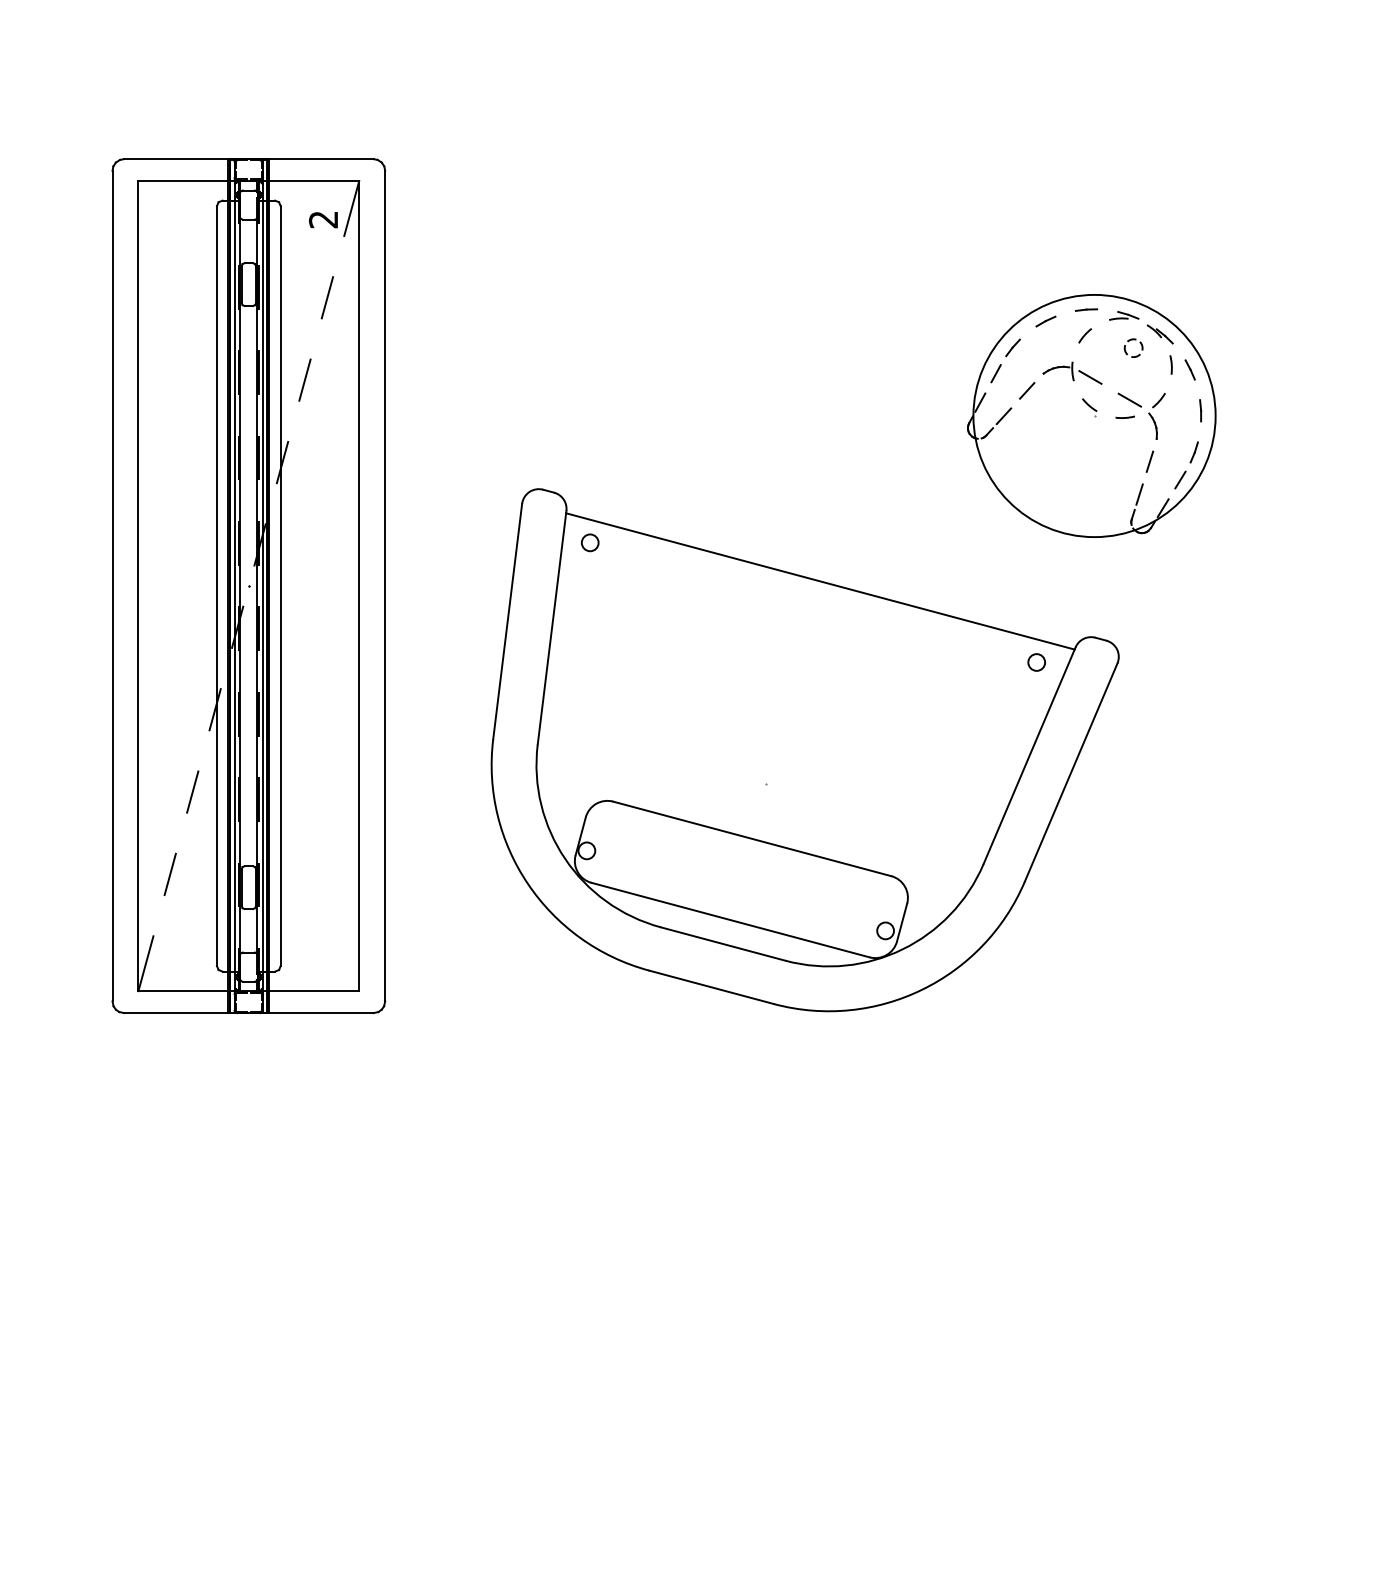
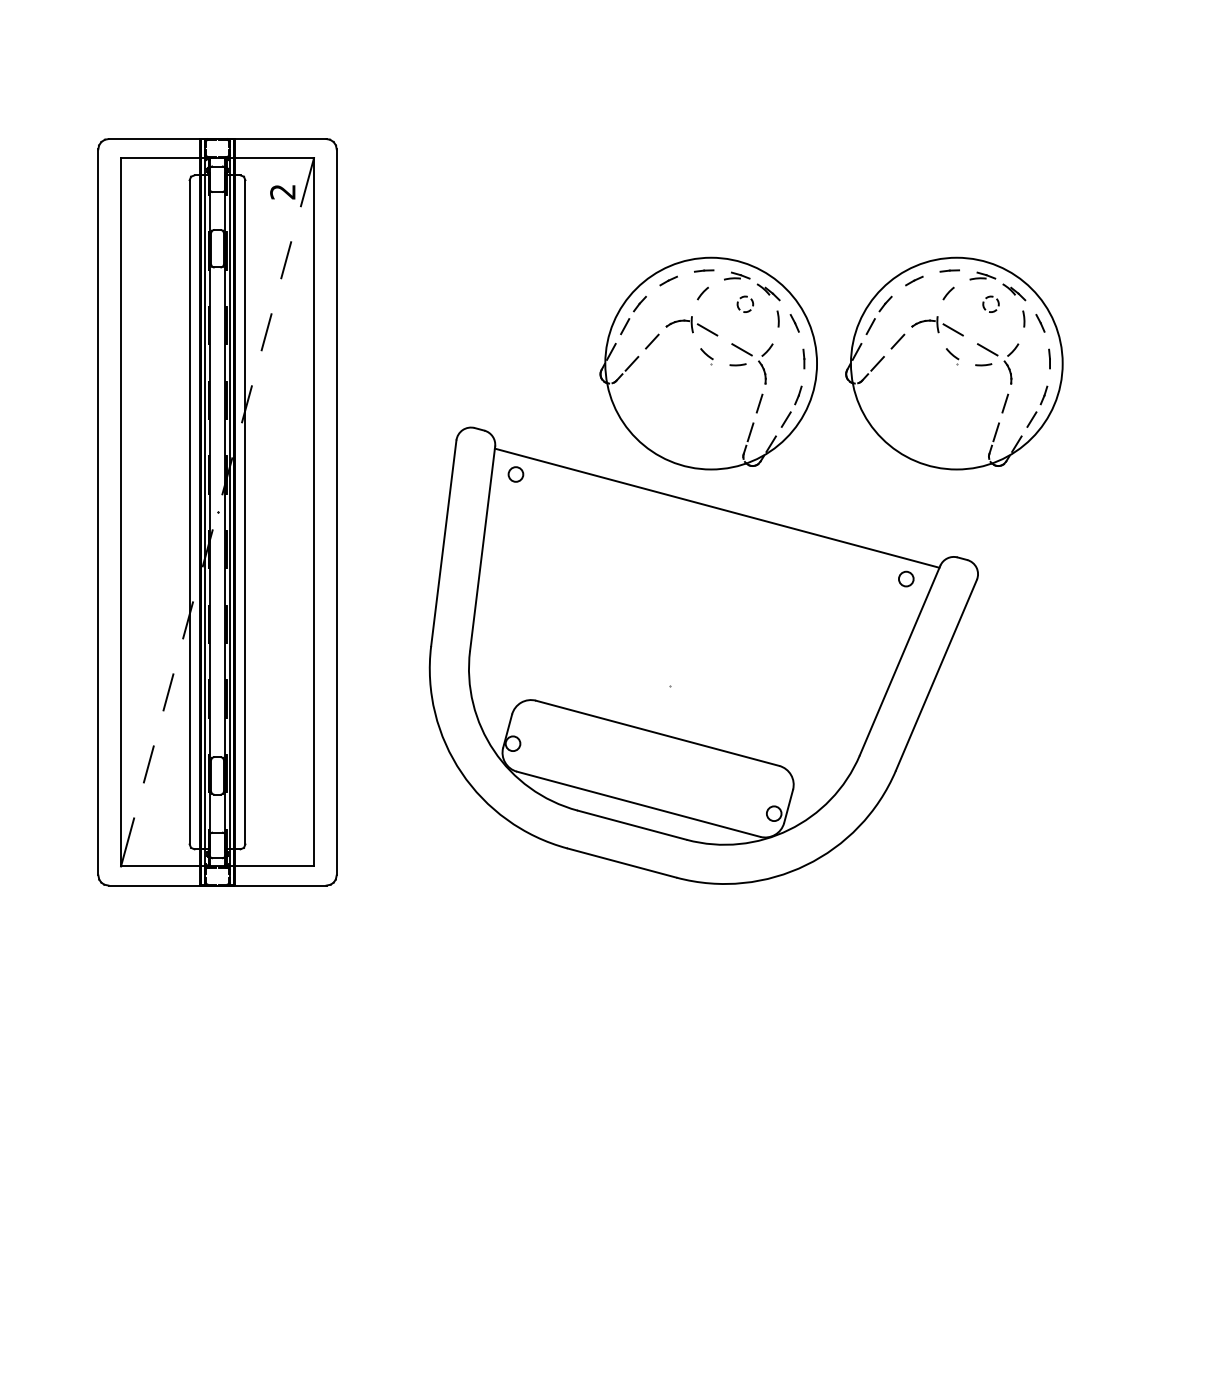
part: (810, 415) -> (708, 363), added

